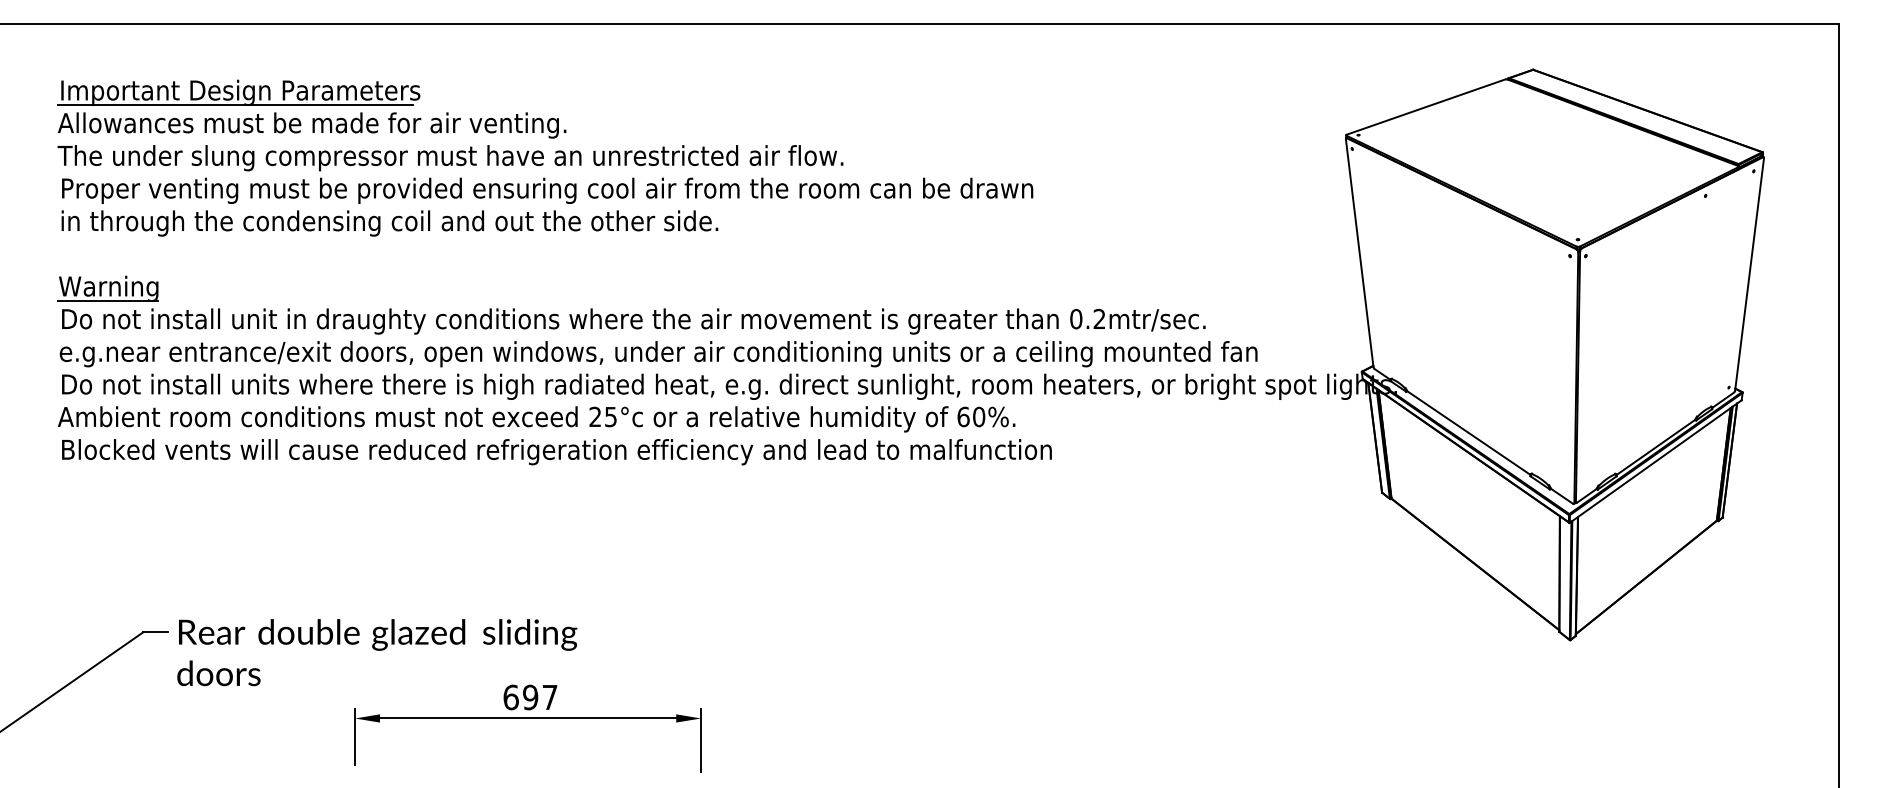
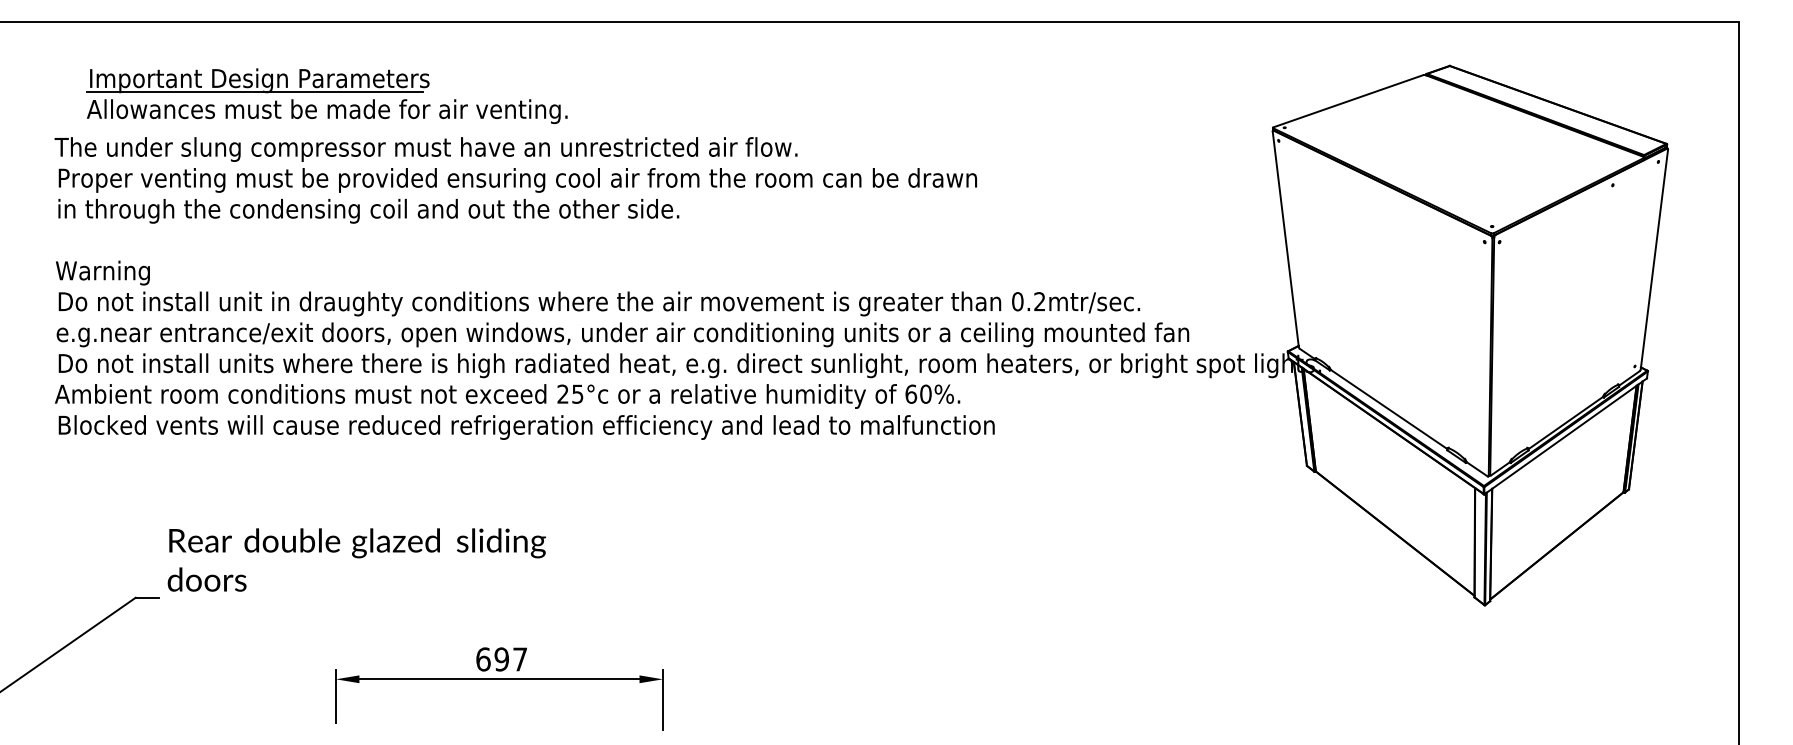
part: (311, 108) -> (326, 95), moved
line: (107, 300) -> (101, 284), removed
text: (376, 652) -> (356, 559), moved

